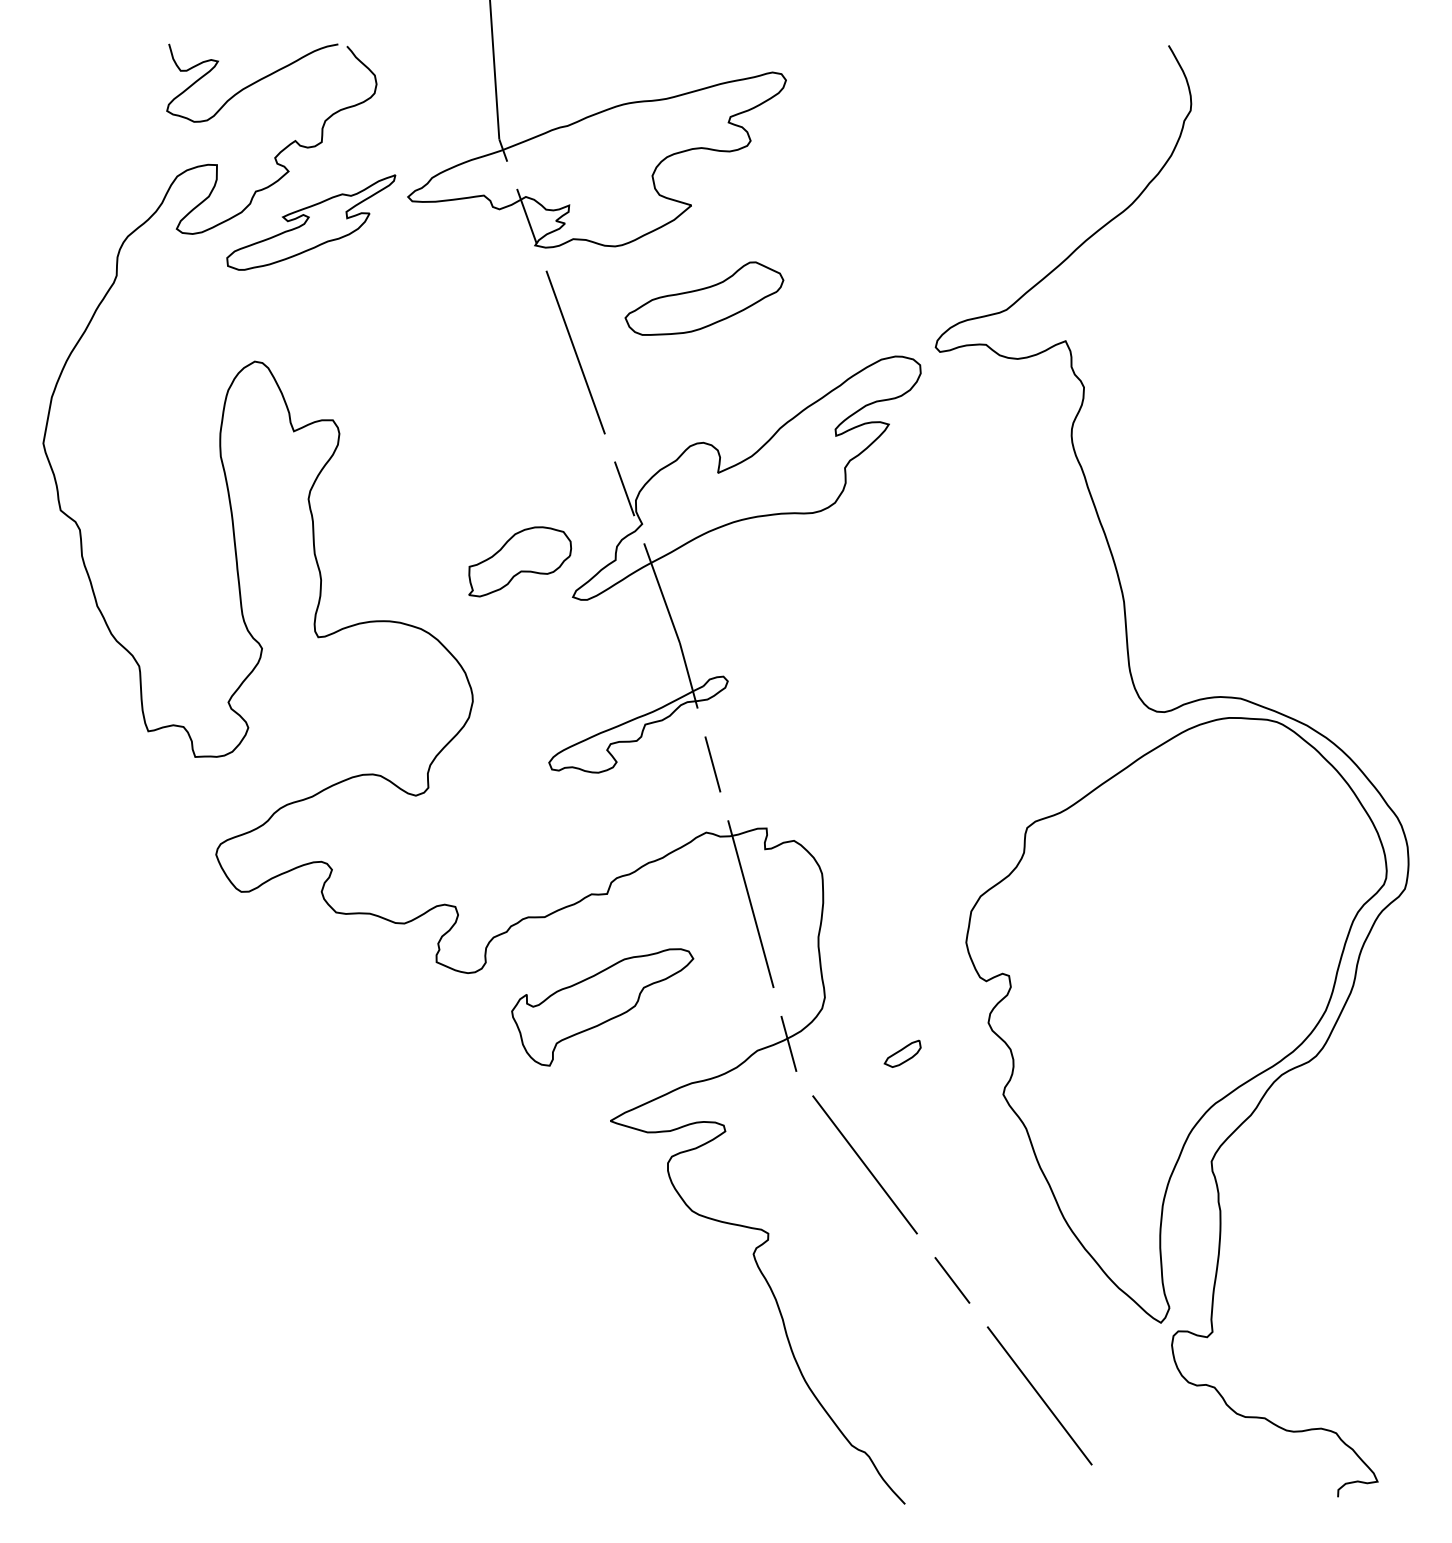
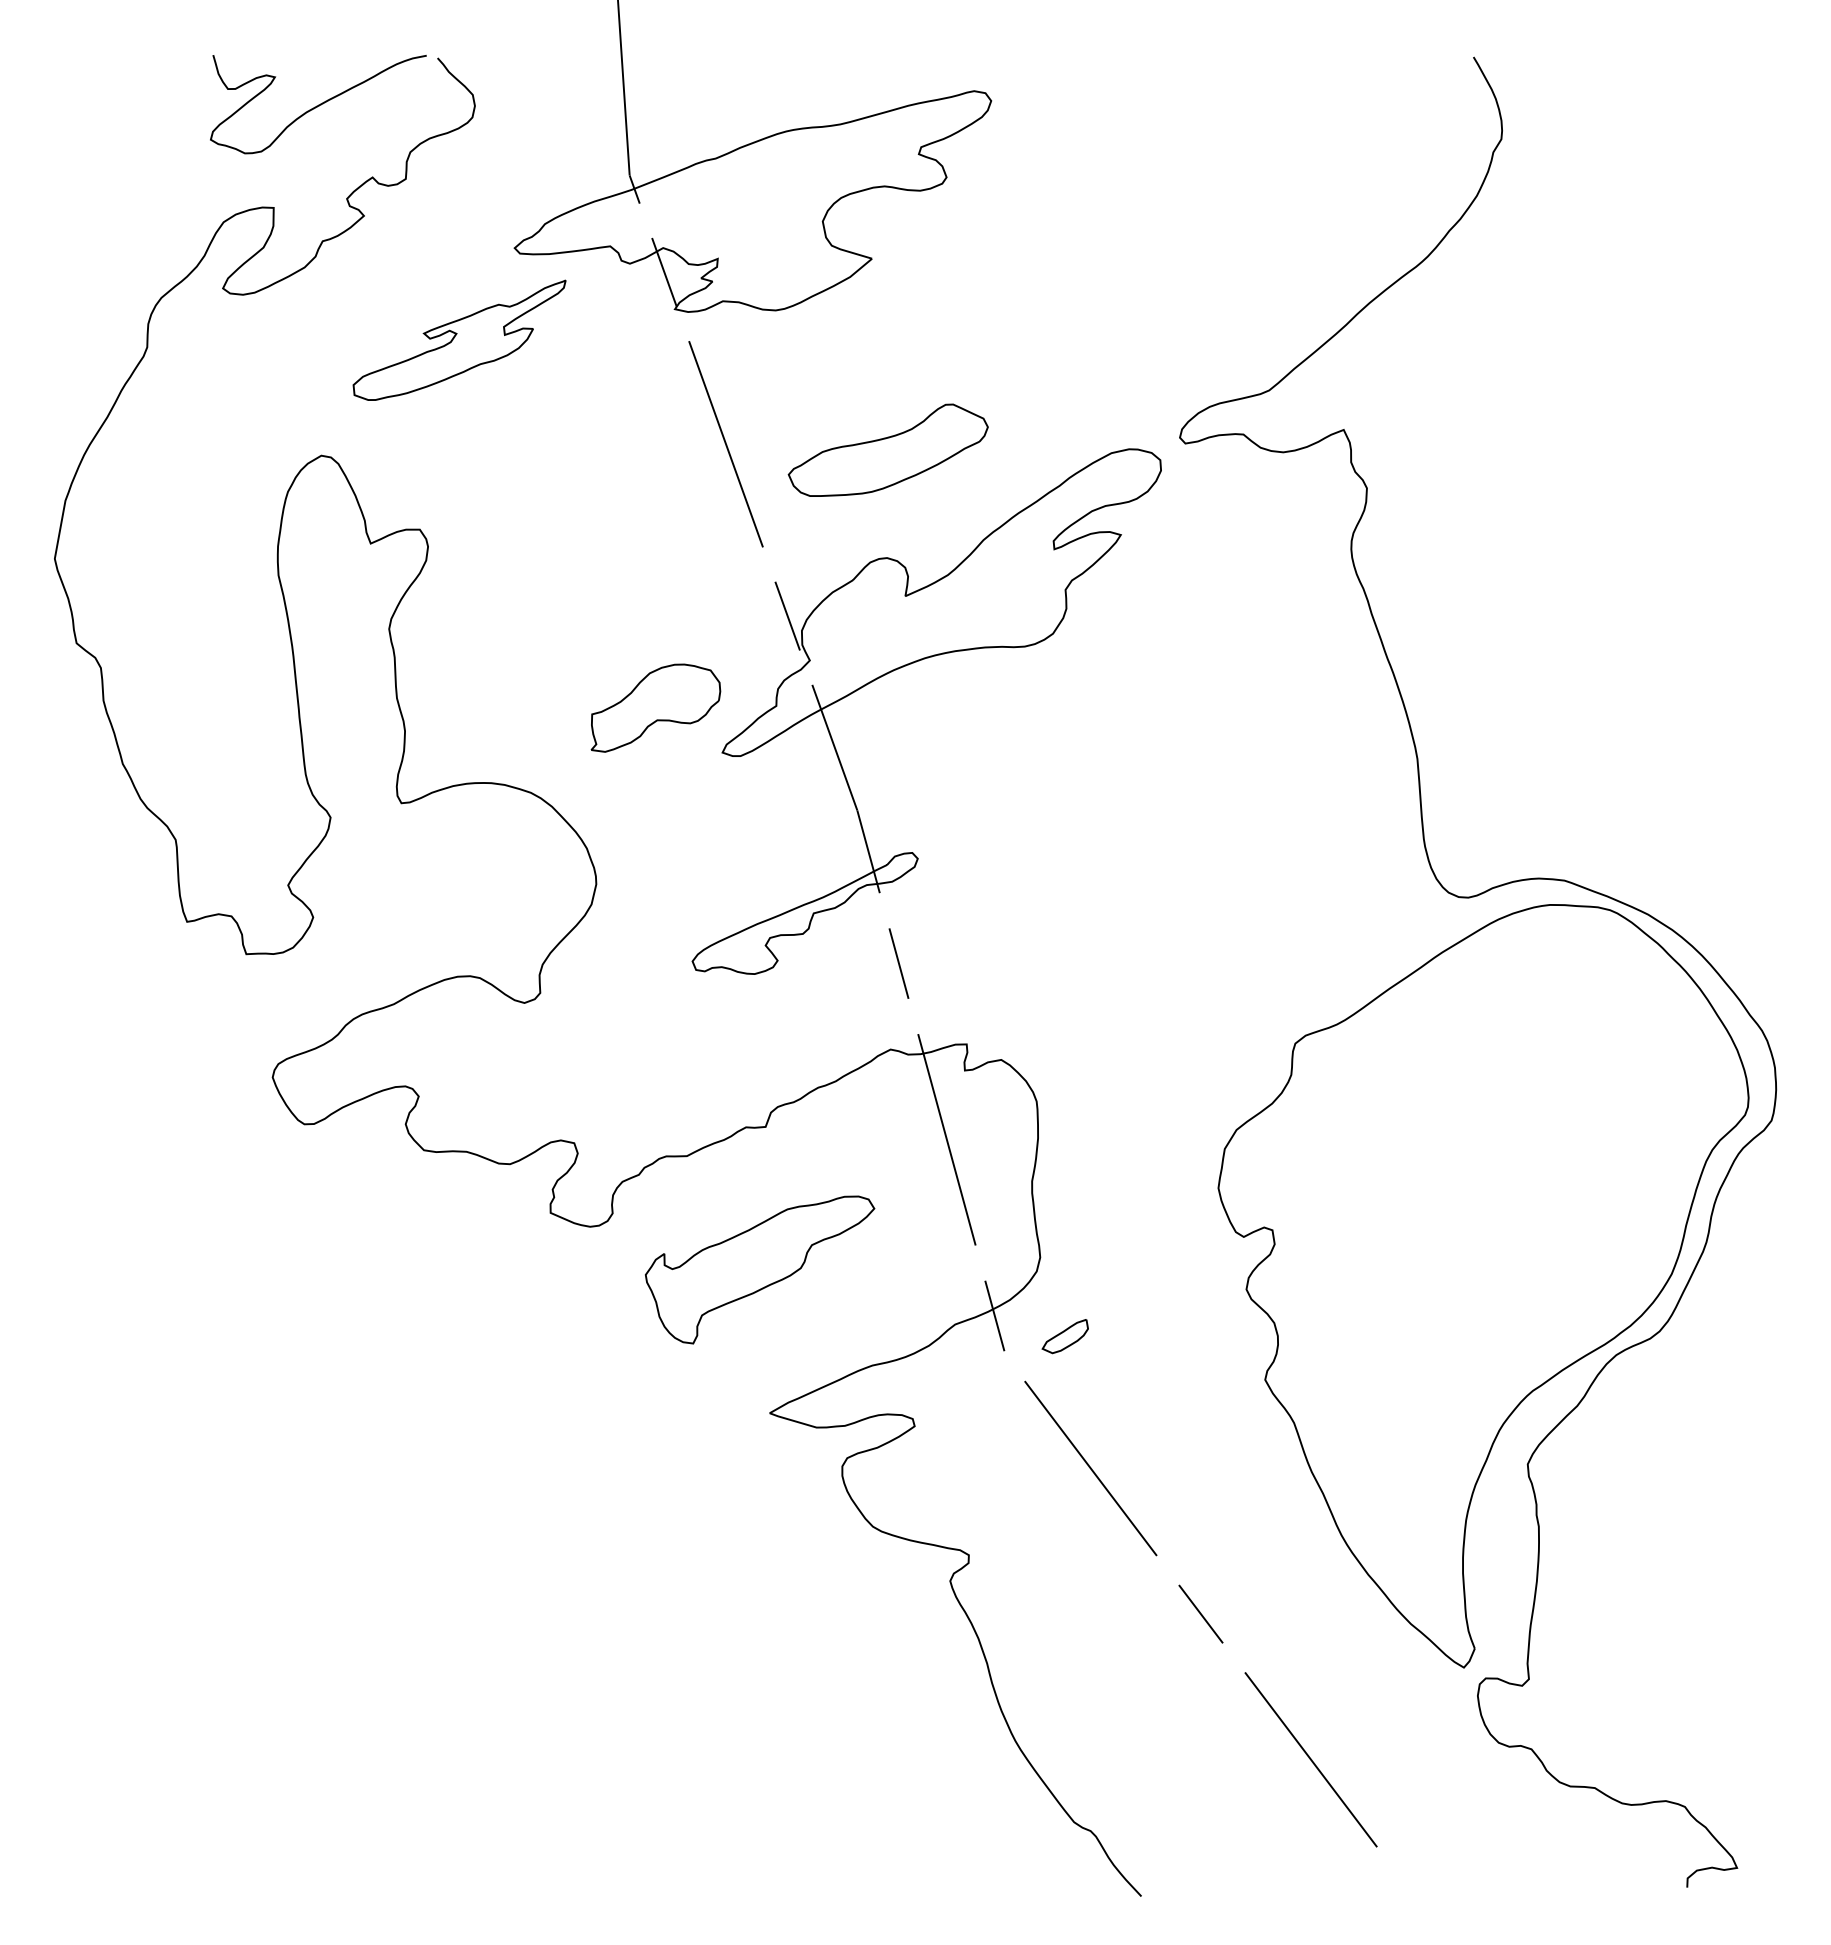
part: (311, 221) -> (459, 339), moved
part: (703, 298) -> (887, 449), moved
part: (902, 1053) -> (1064, 1336), moved

